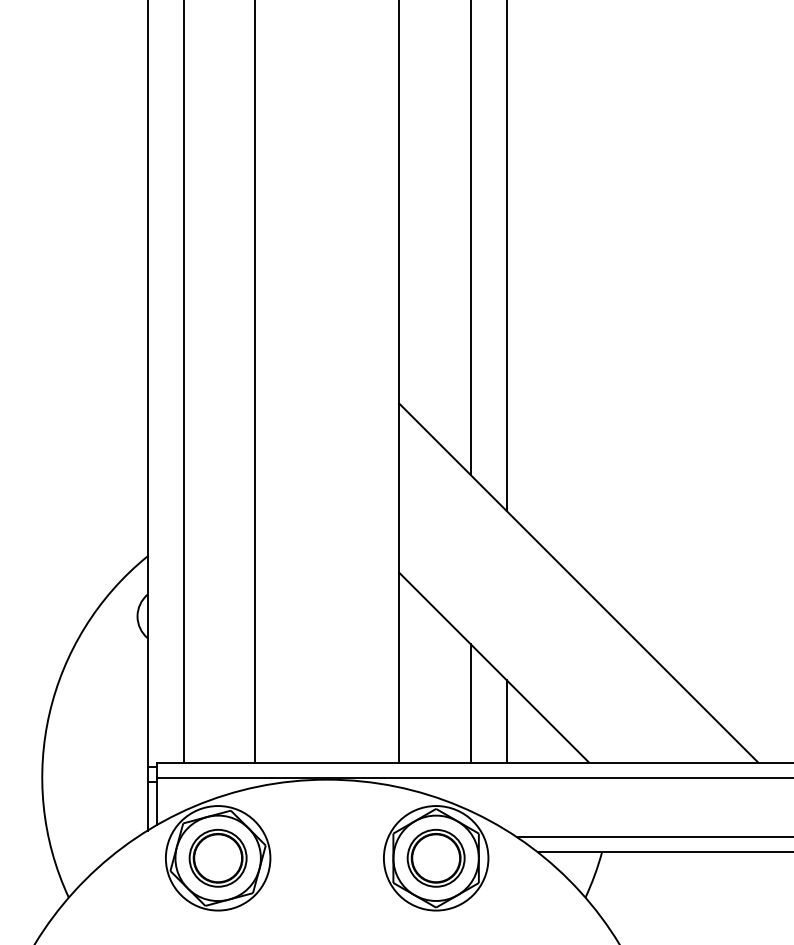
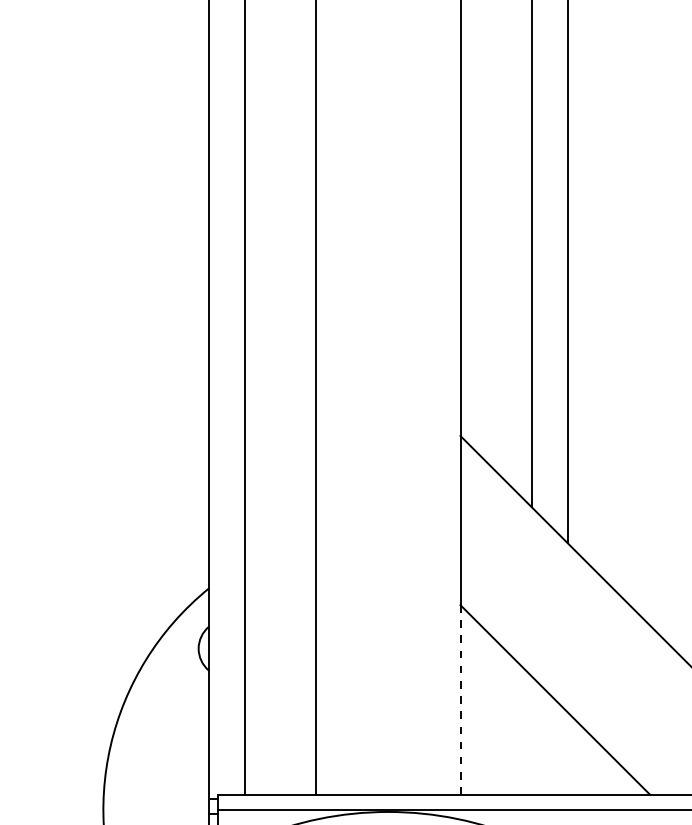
line: (399, 667) -> (460, 699), solid -> dashed
line: (470, 703) -> (531, 735), removed
line: (506, 721) -> (567, 753), removed

